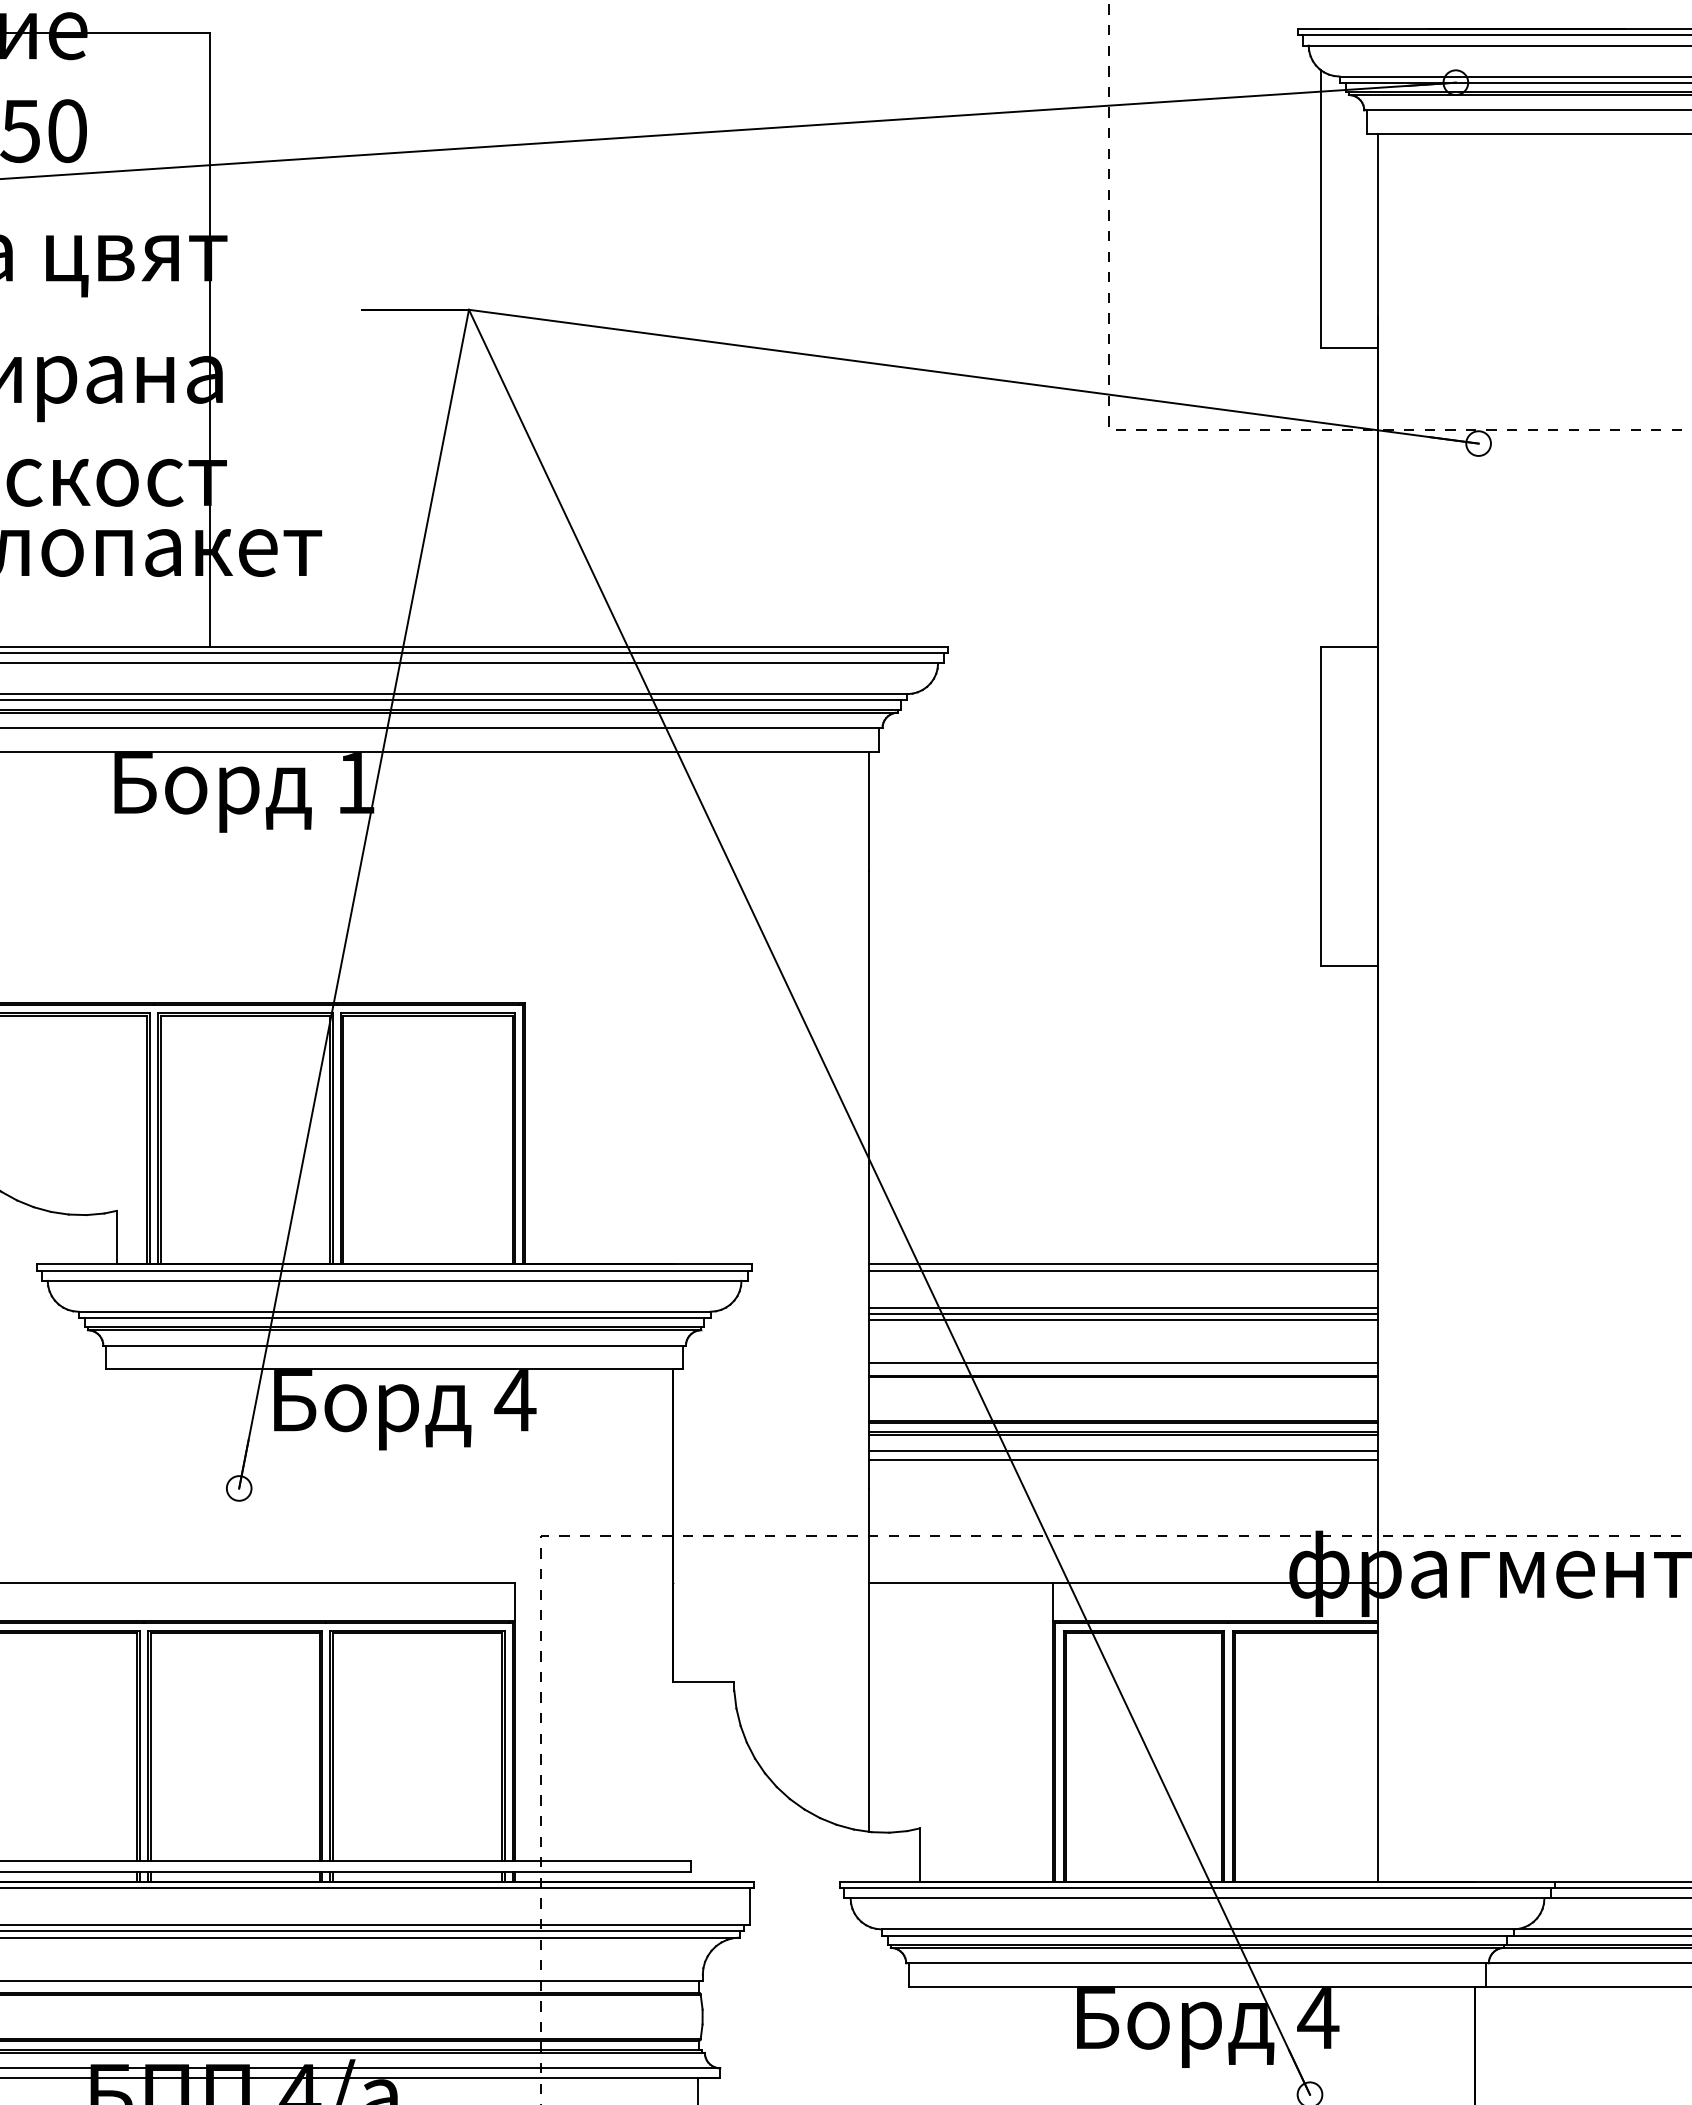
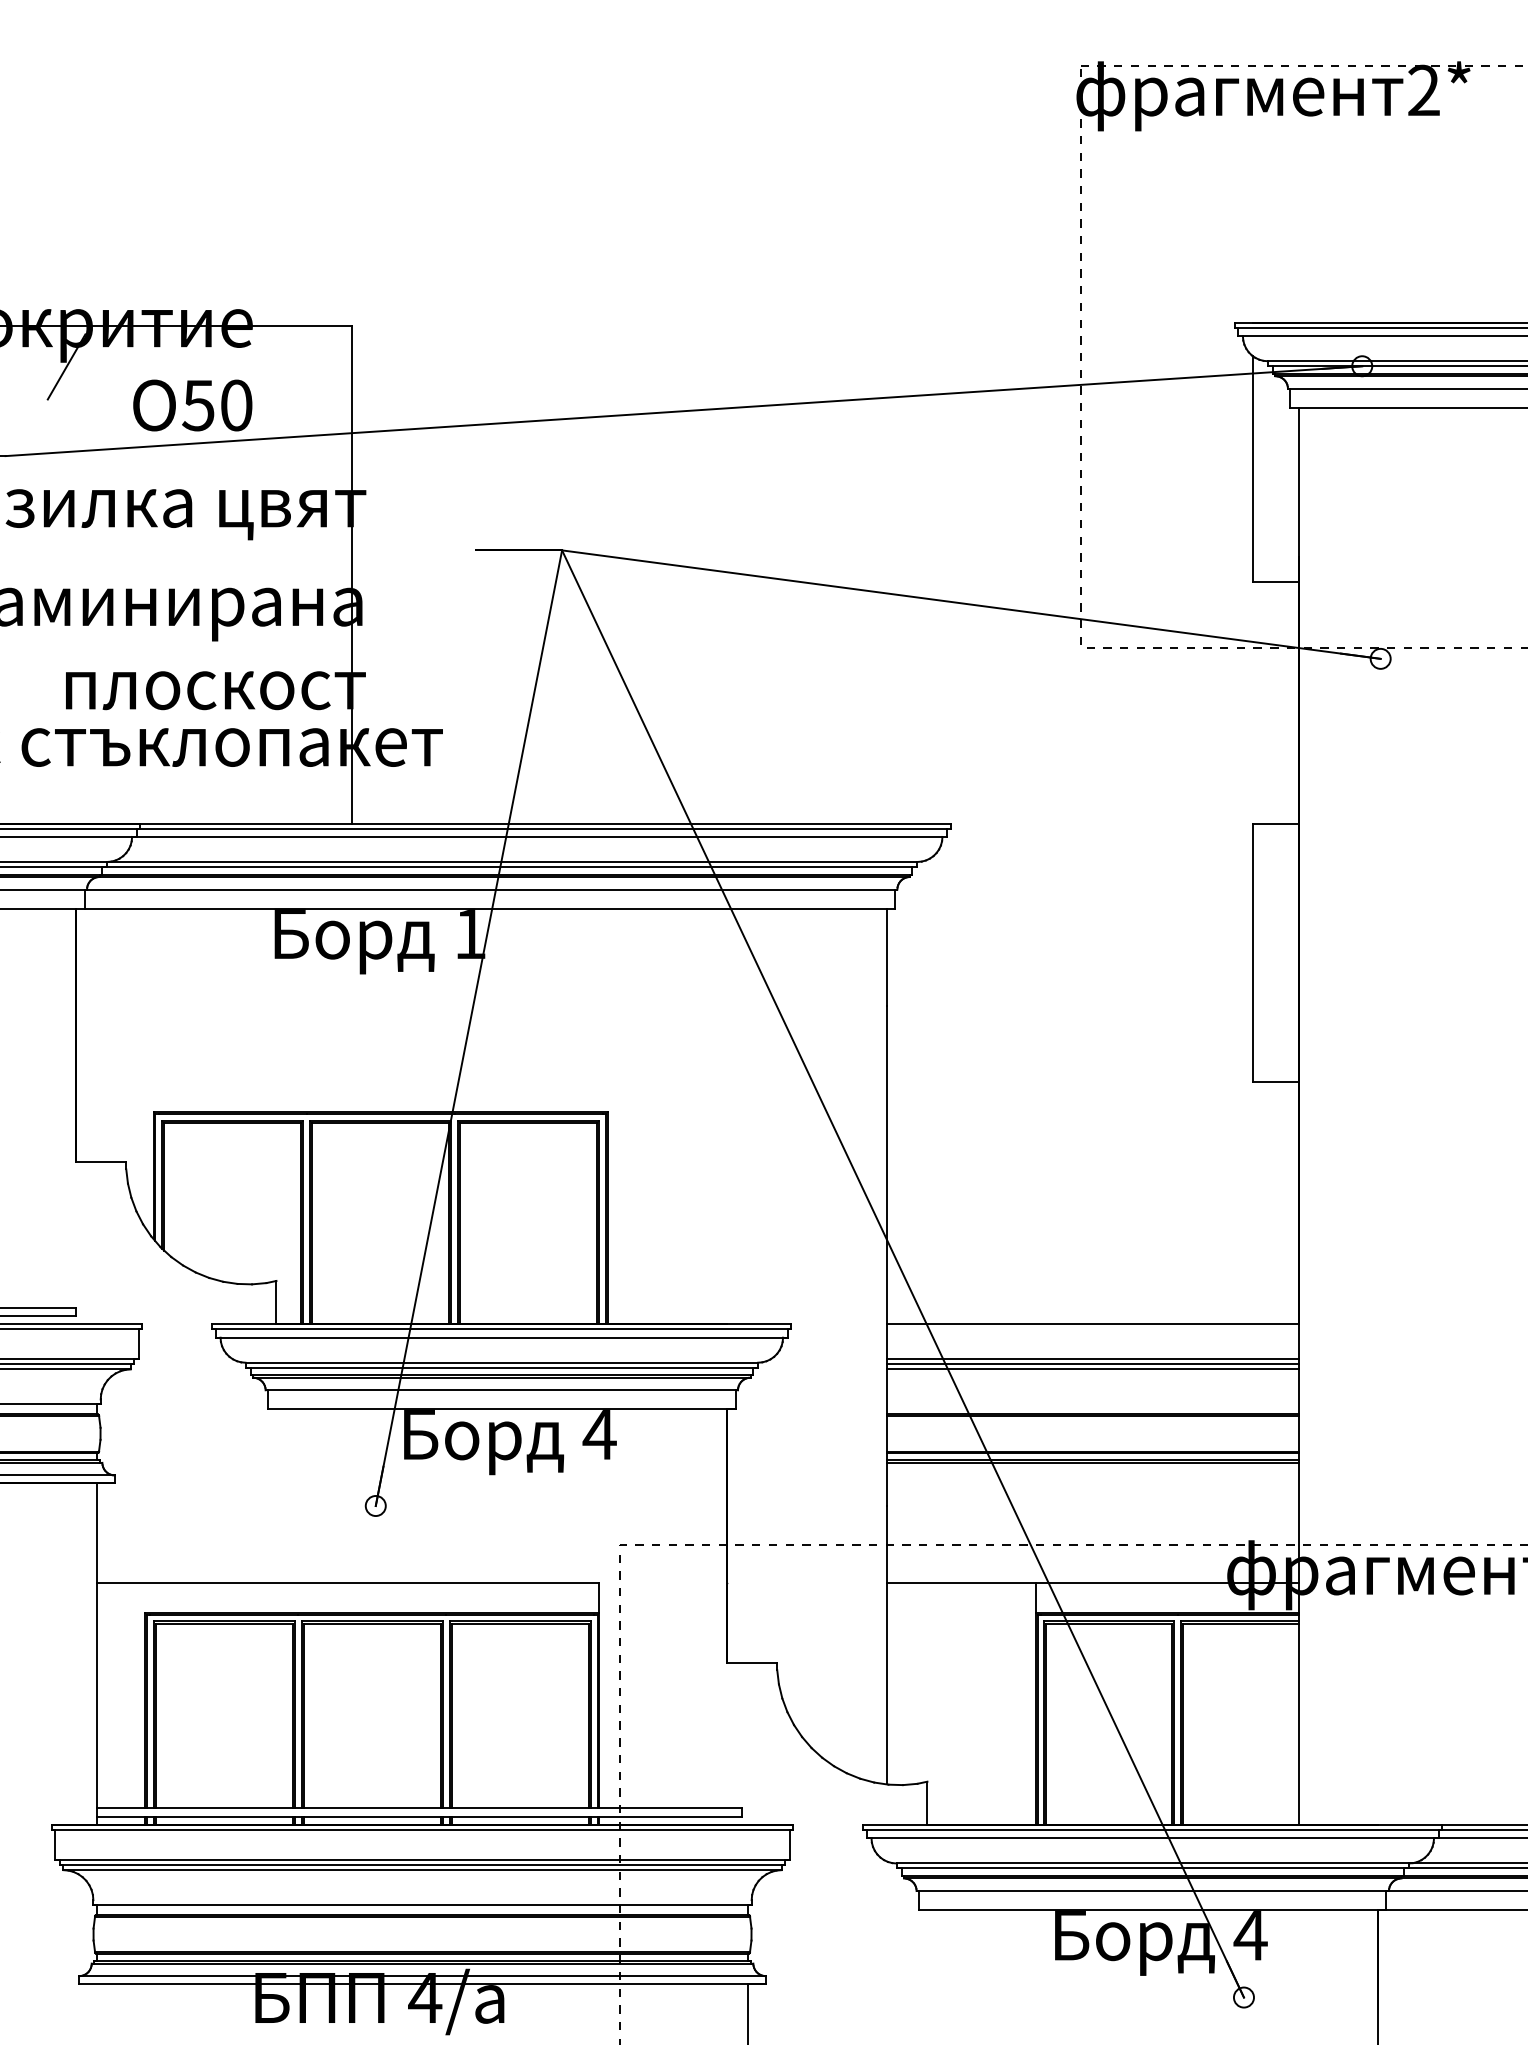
line: (1123, 1270) -> (1092, 1329), removed
line: (1123, 1363) -> (1092, 1404), removed
line: (1123, 1450) -> (1092, 1475), removed
line: (1123, 1459) -> (1092, 1482), removed

